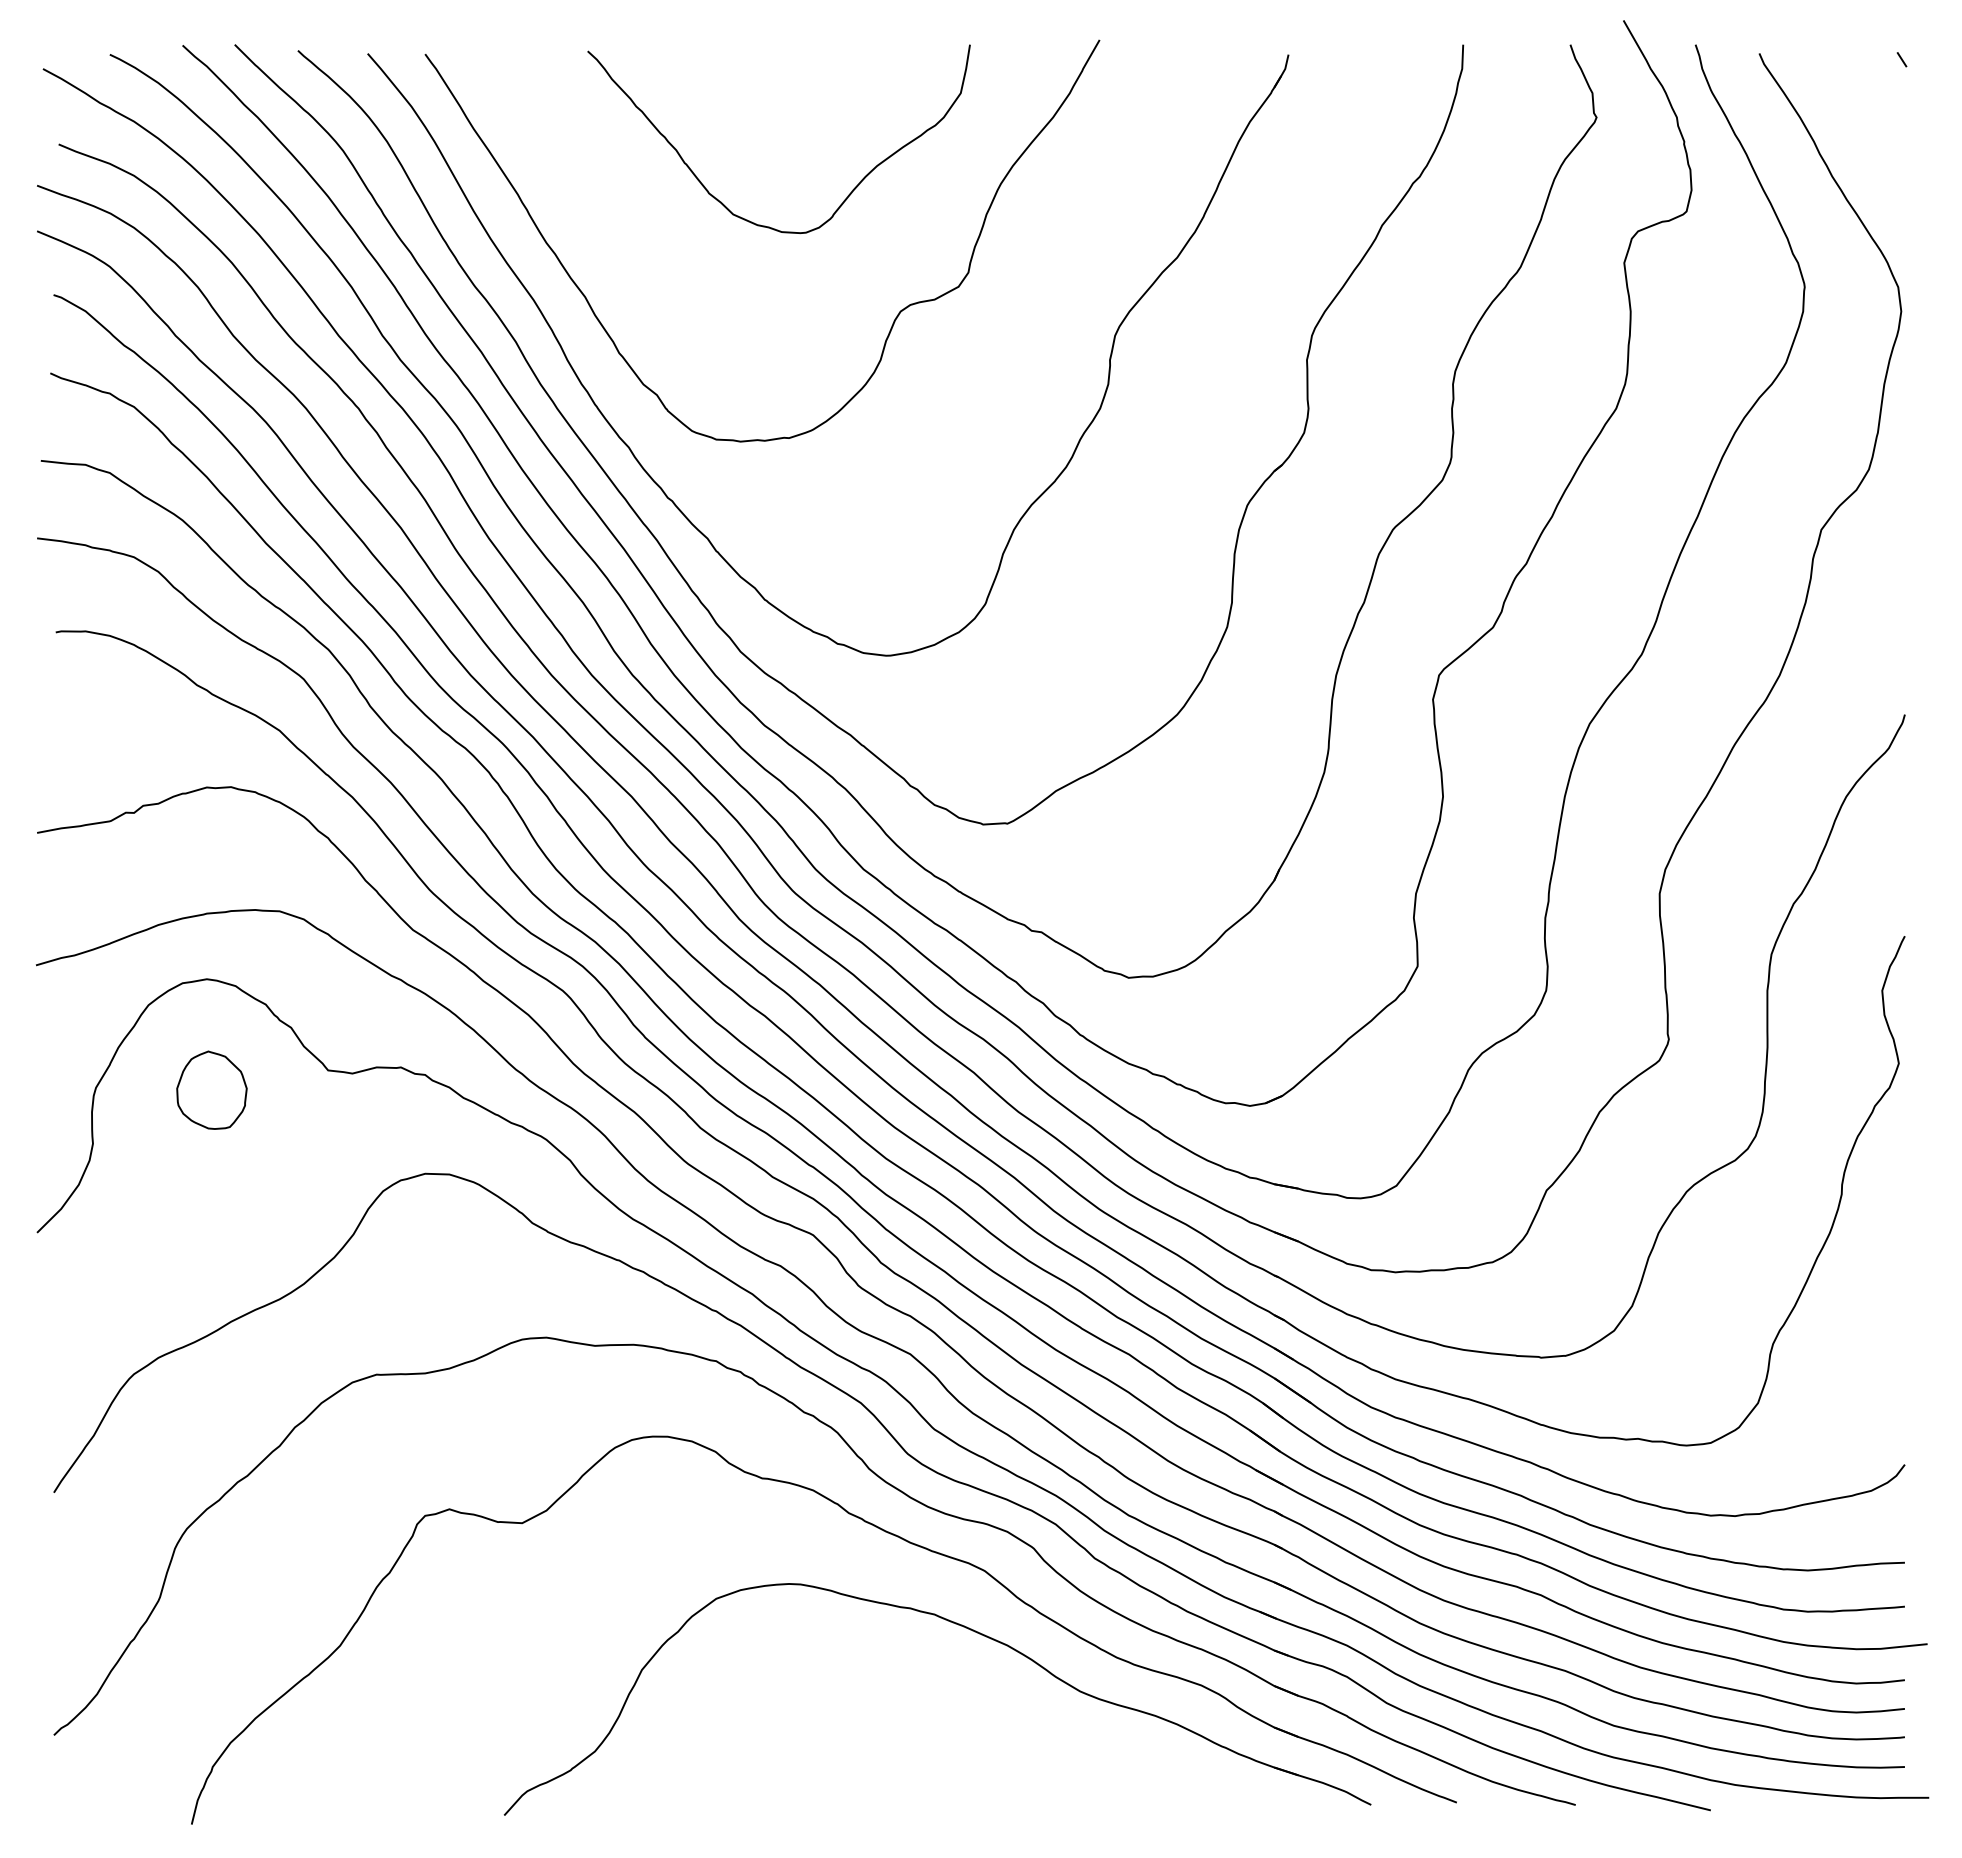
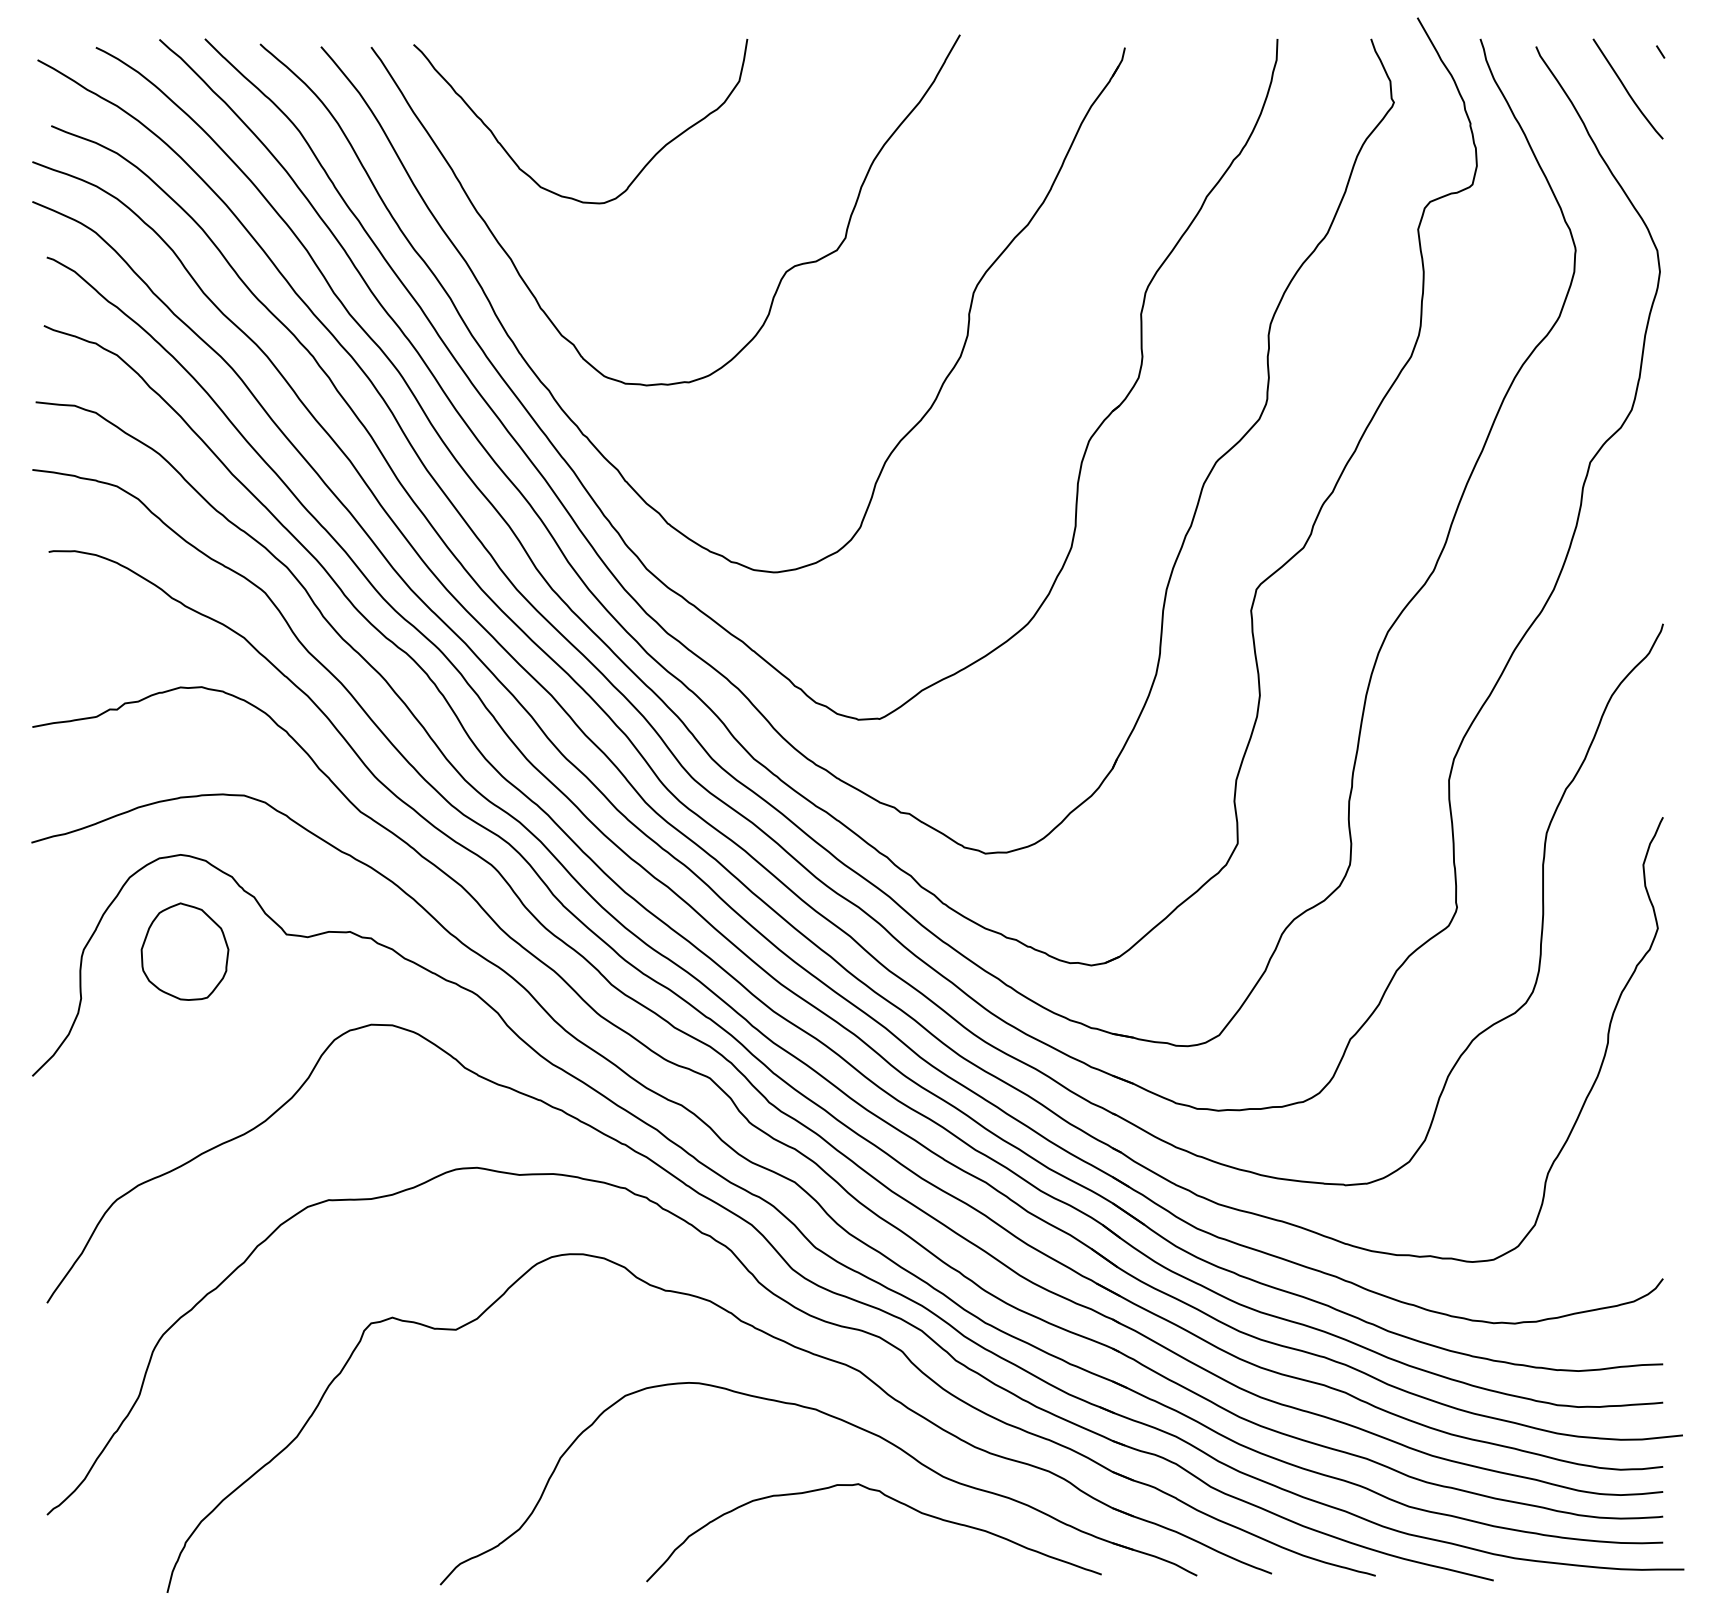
curve: (1863, 102) -> (1627, 89), added
curve: (721, 201) -> (530, 175), moved
part: (211, 1090) -> (184, 952), size x1.43
curve: (1019, 1716) -> (890, 1498), added

